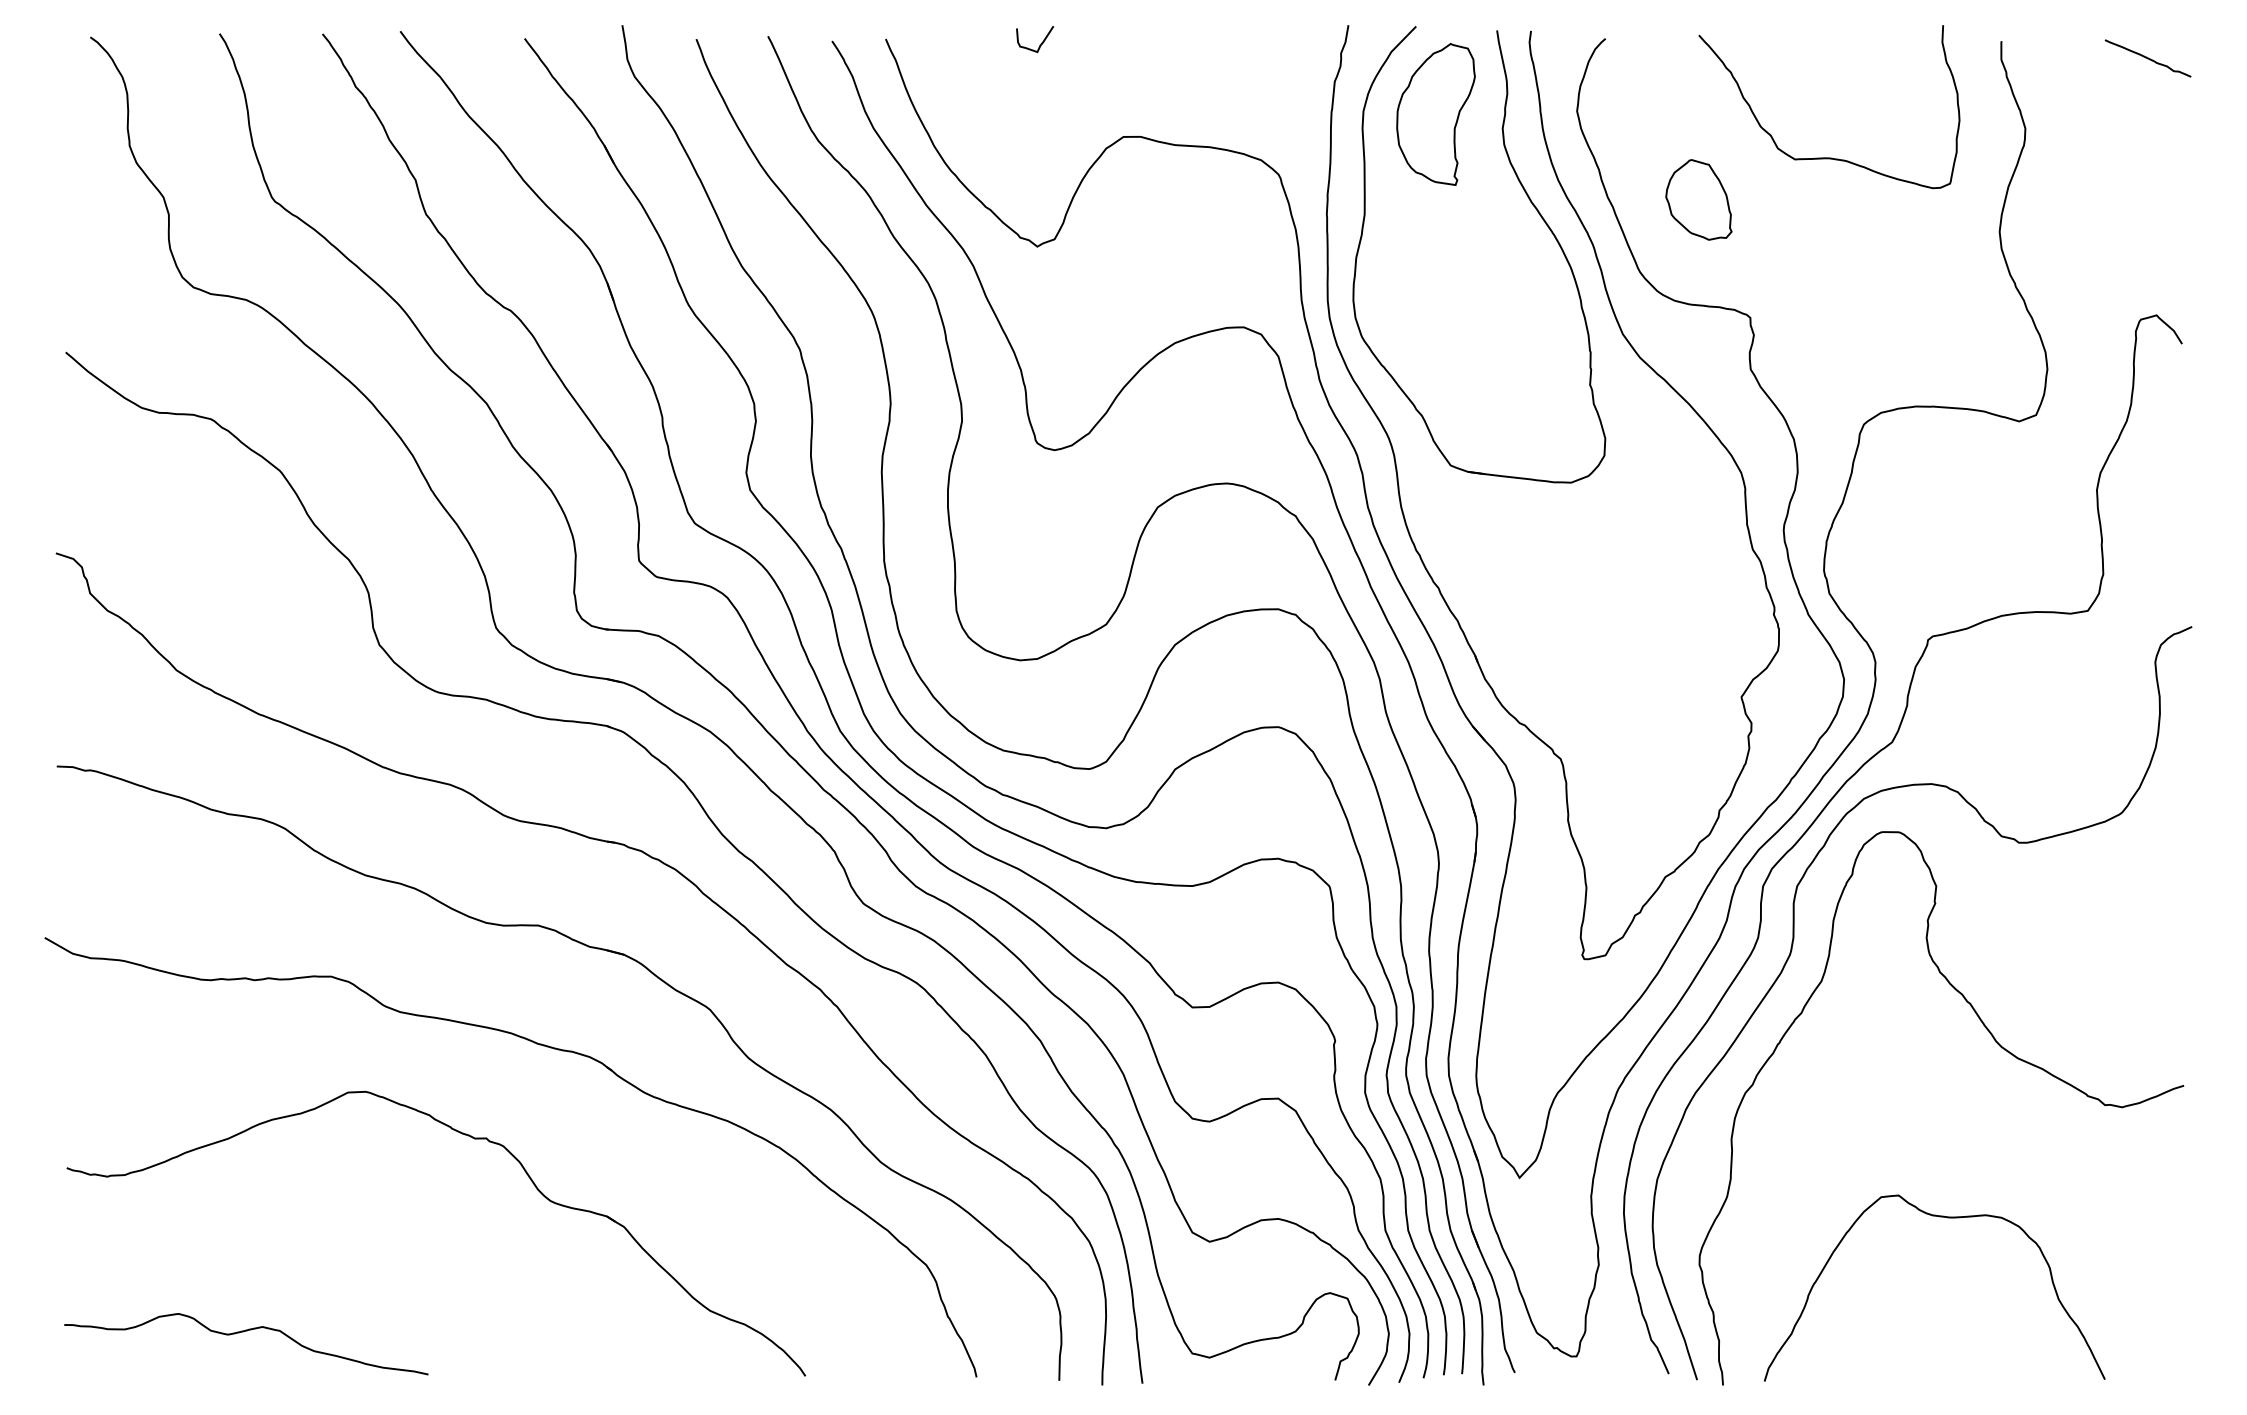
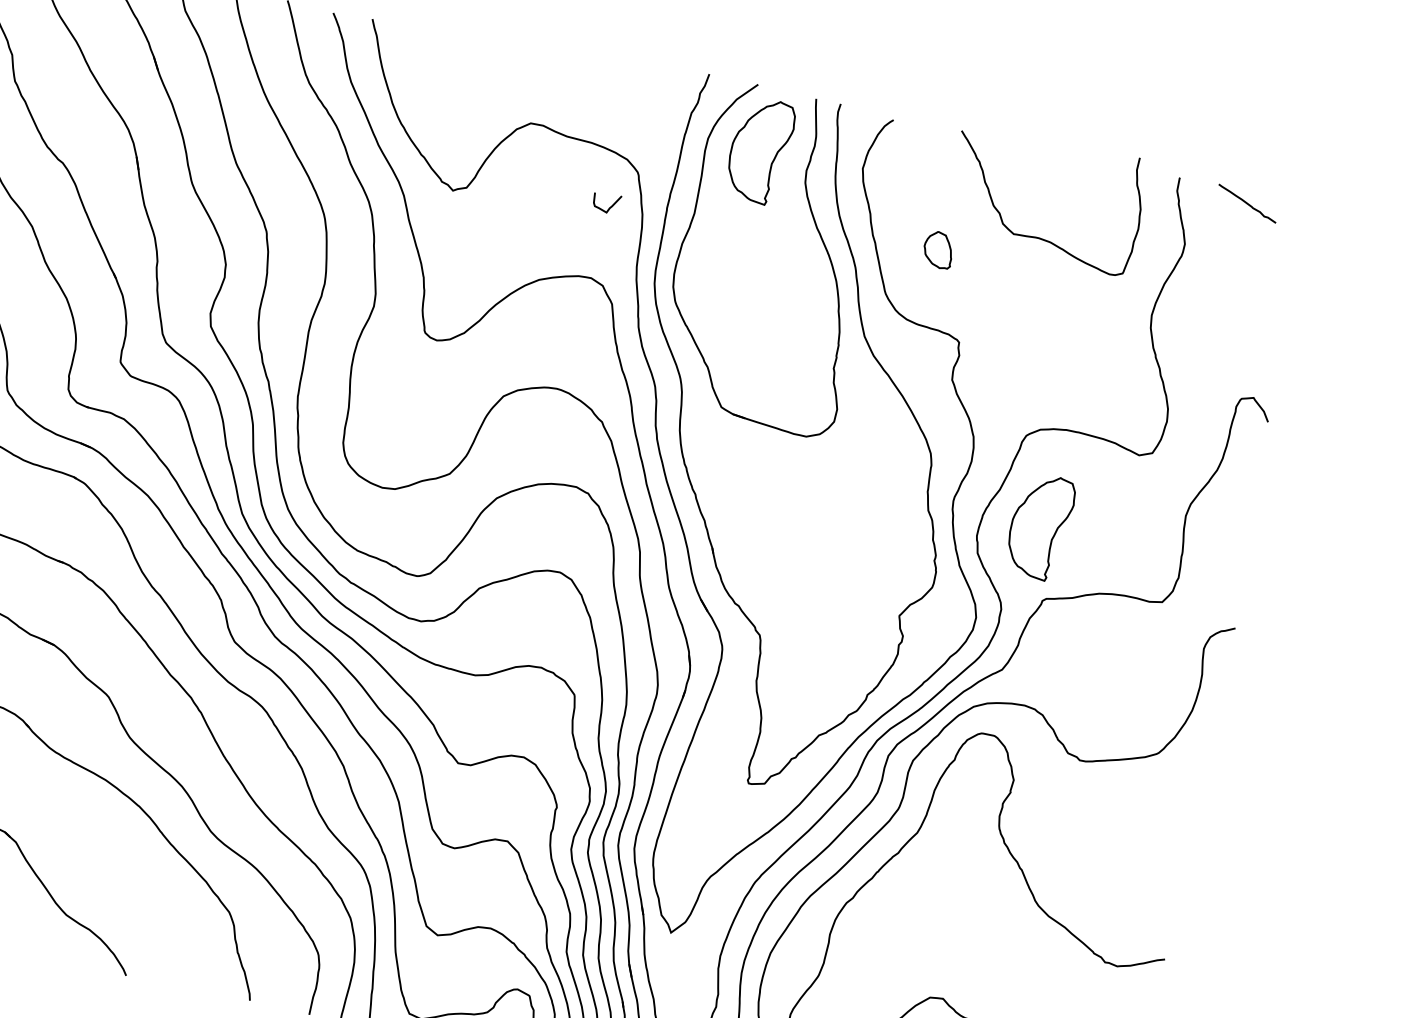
curve: (1040, 43) -> (610, 206), moved
curve: (2147, 58) -> (1246, 203), moved
part: (1698, 199) -> (938, 249), size x0.6
part: (1905, 542) -> (1039, 527), added

